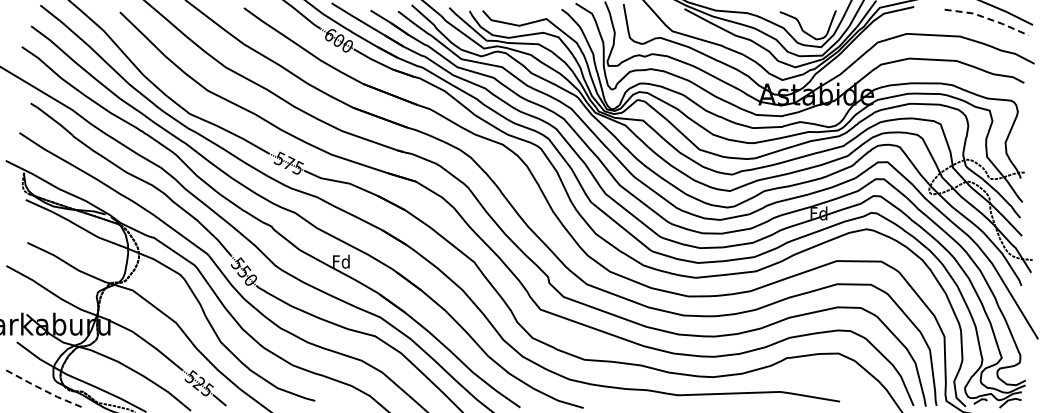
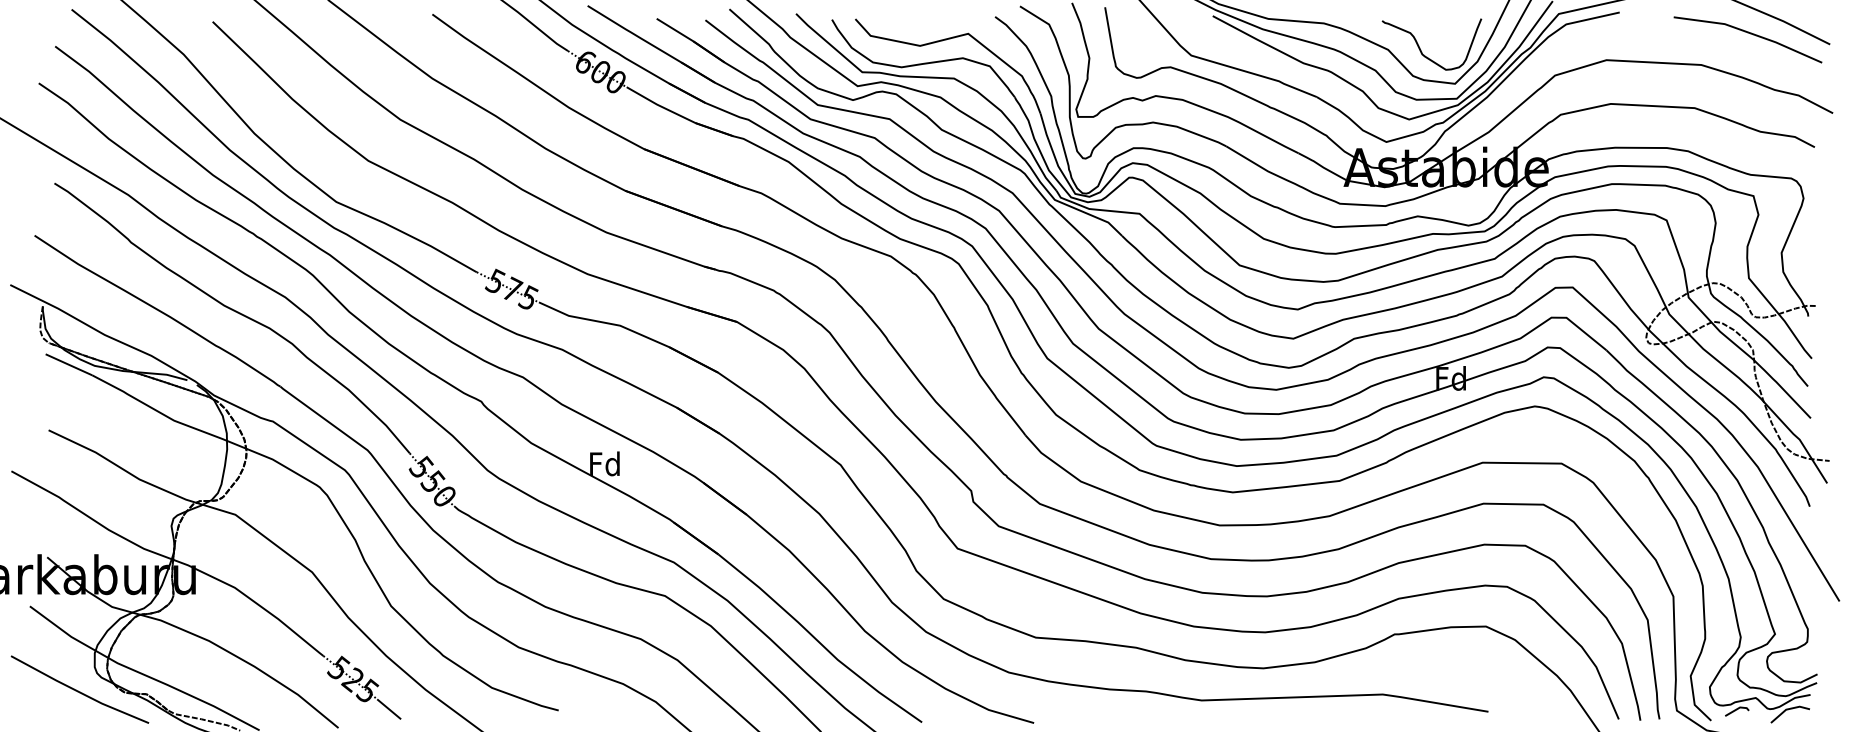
line: (987, 18) -> (1749, 32), dashed -> solid
line: (44, 390) -> (78, 691), dashed -> solid

